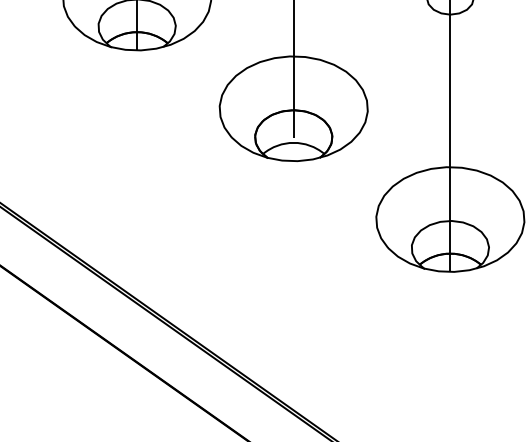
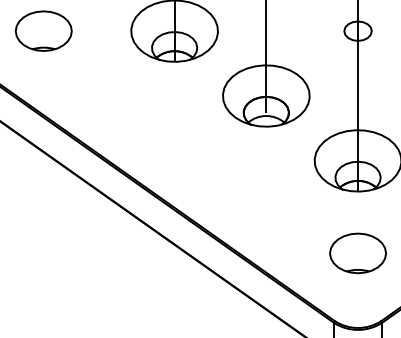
part: (449, 377) -> (357, 253), added

